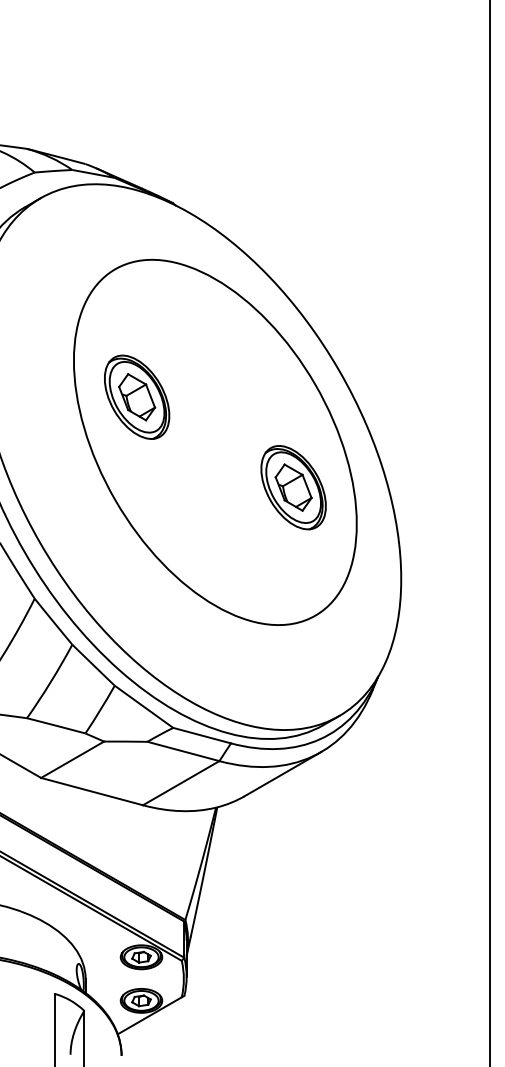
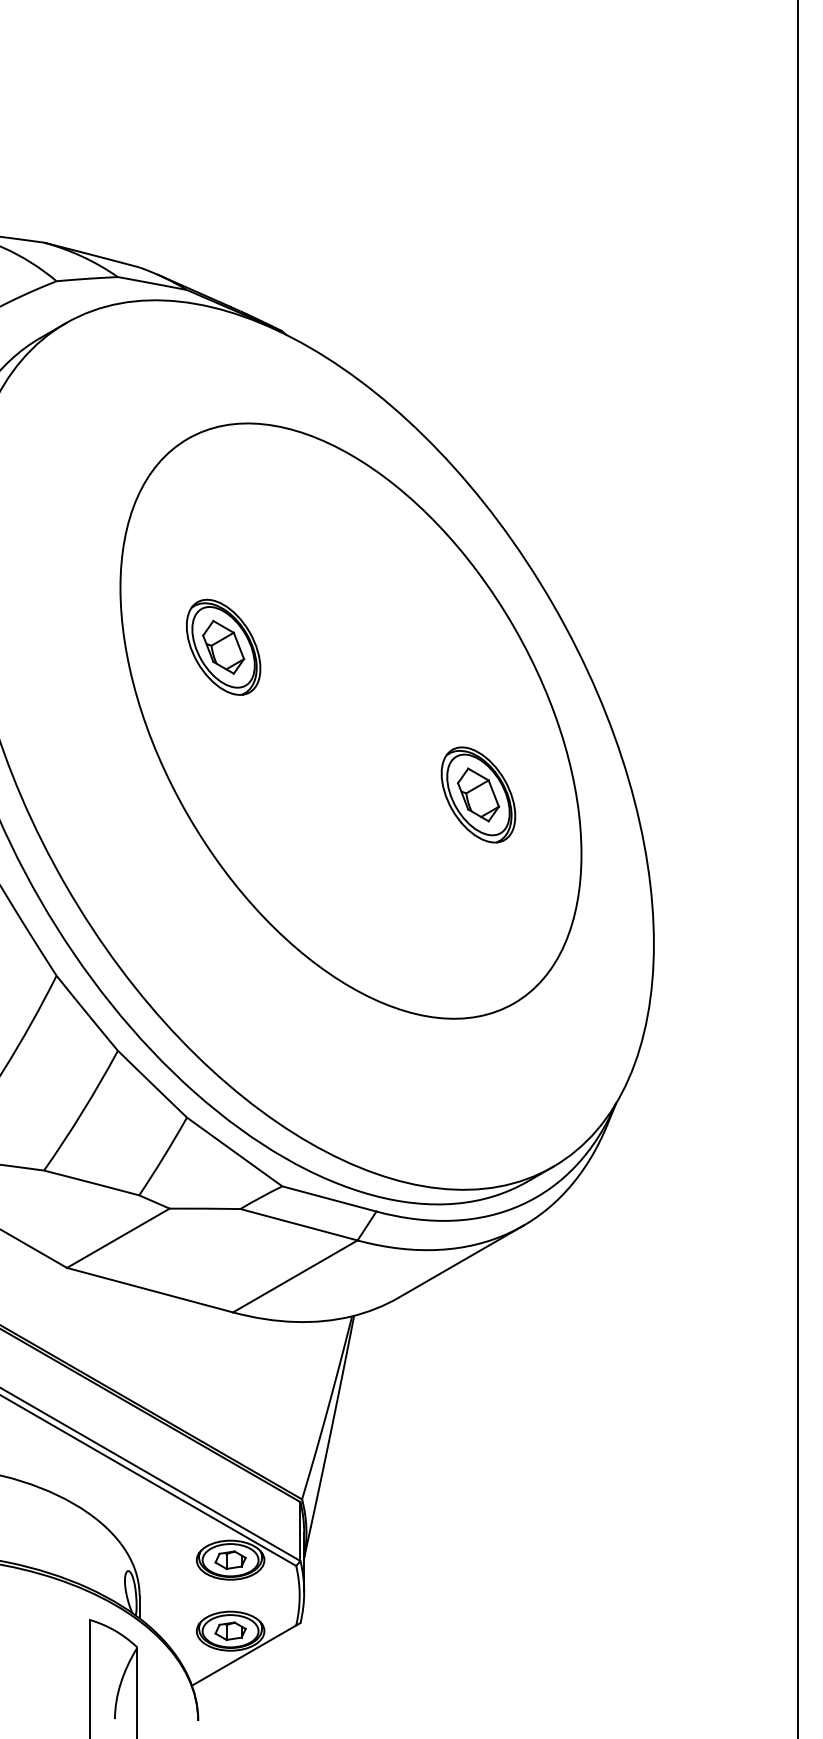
part: (137, 396) -> (224, 646), size x0.7
part: (293, 487) -> (478, 794), size x0.7

